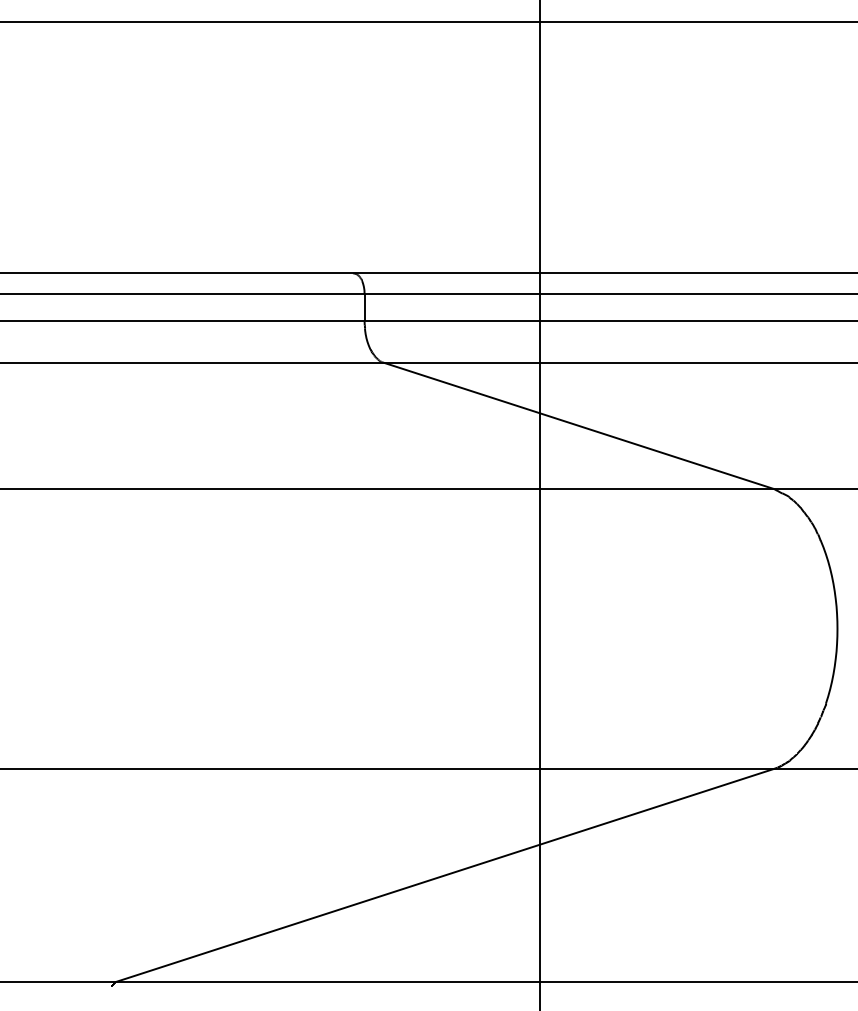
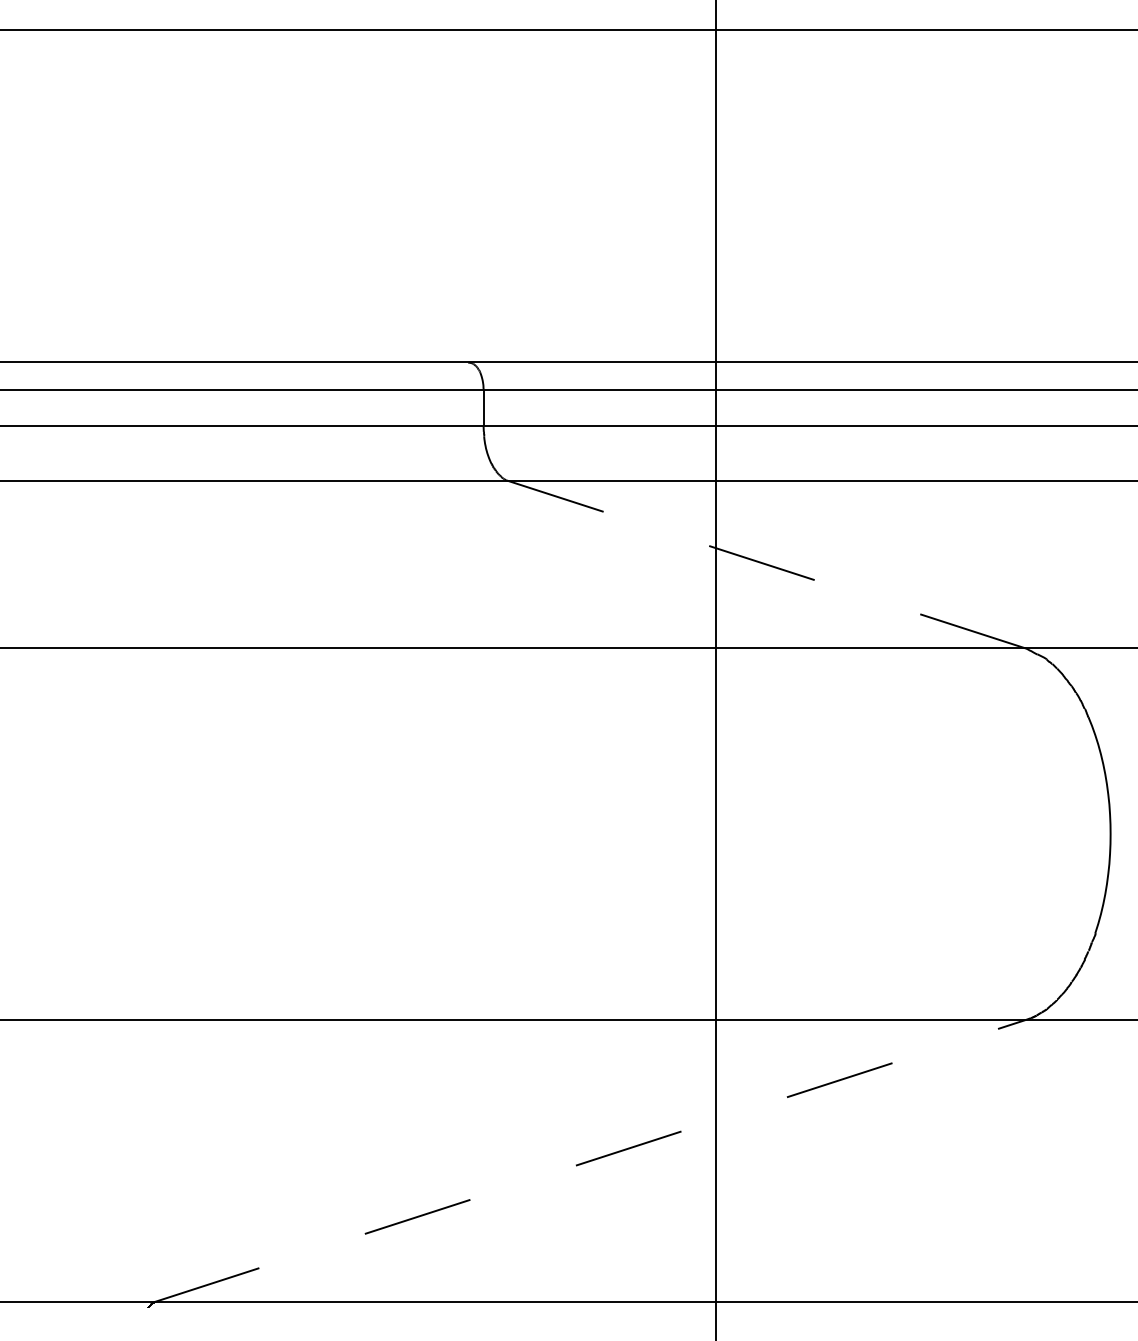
line: (578, 425) -> (767, 564), solid -> dashed
line: (445, 875) -> (590, 1161), solid -> dashed

